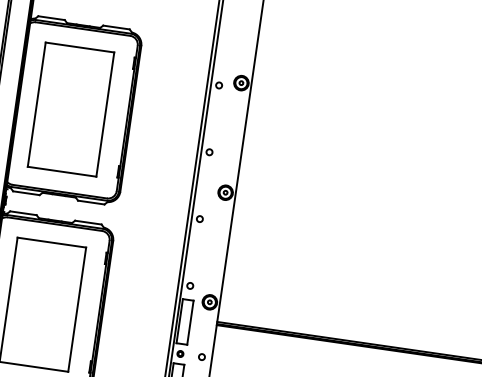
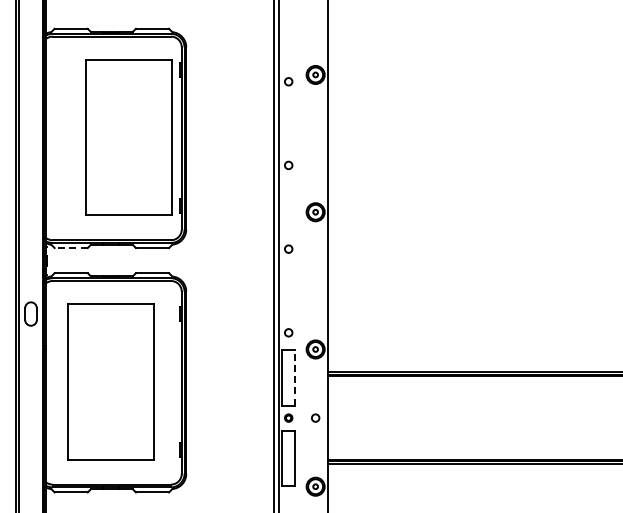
part: (70, 109) -> (128, 137), moved
line: (26, 193) -> (71, 248), solid -> dashed
line: (190, 322) -> (295, 377), solid -> dashed

